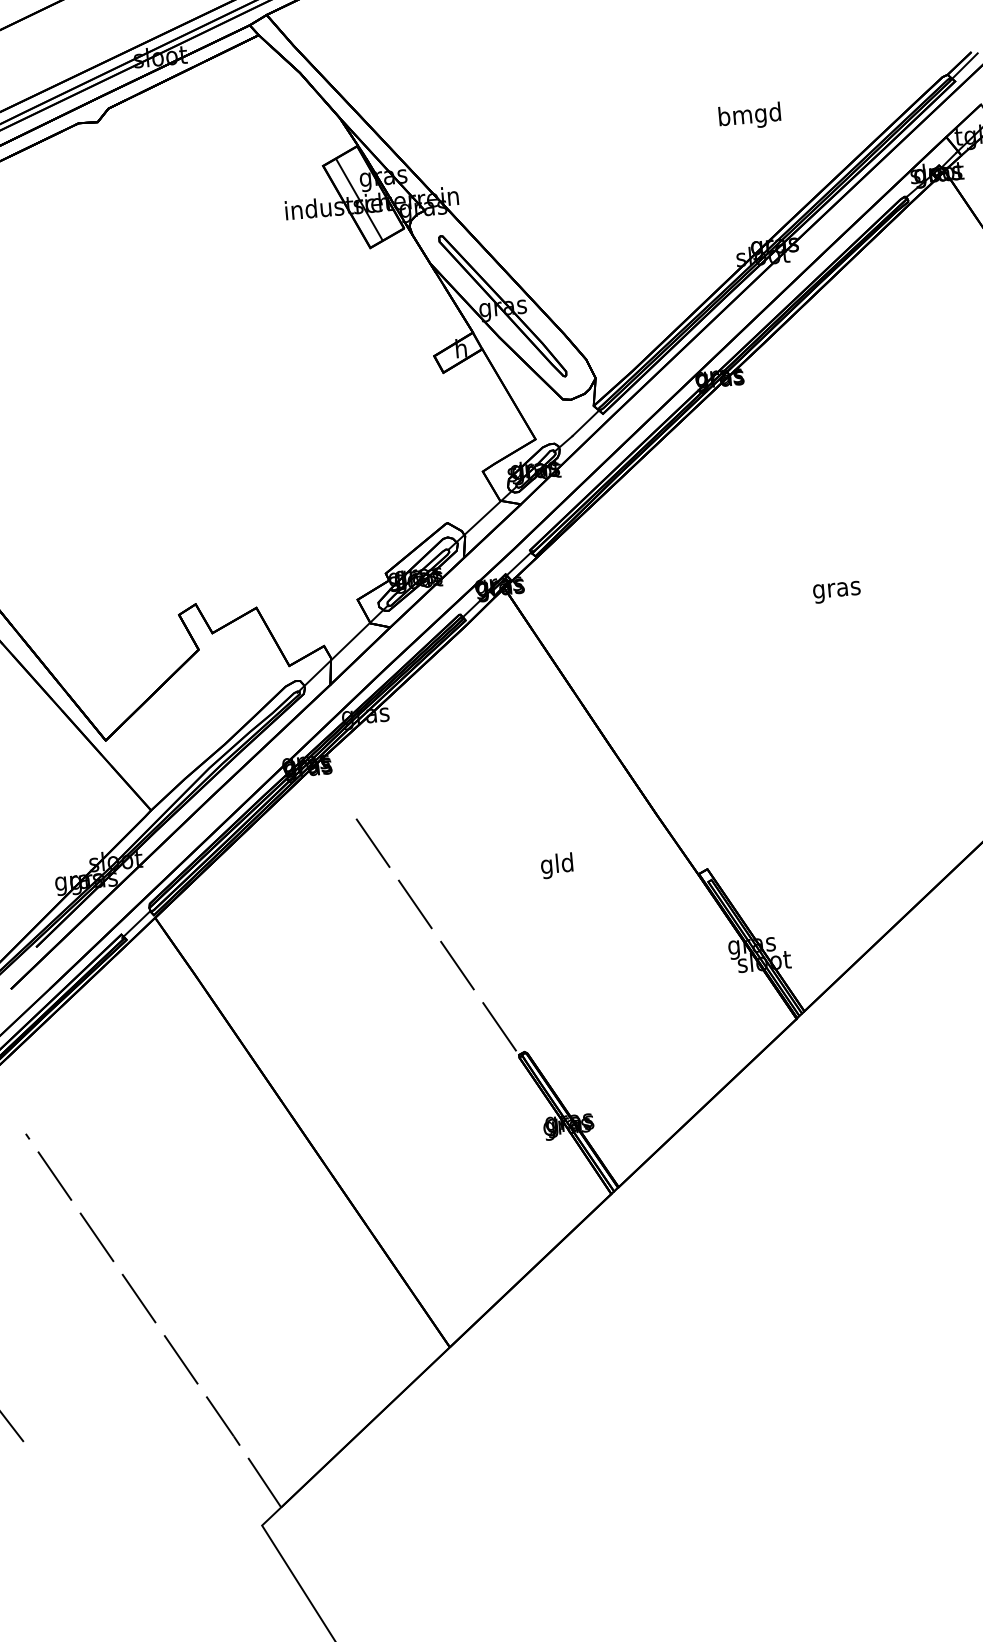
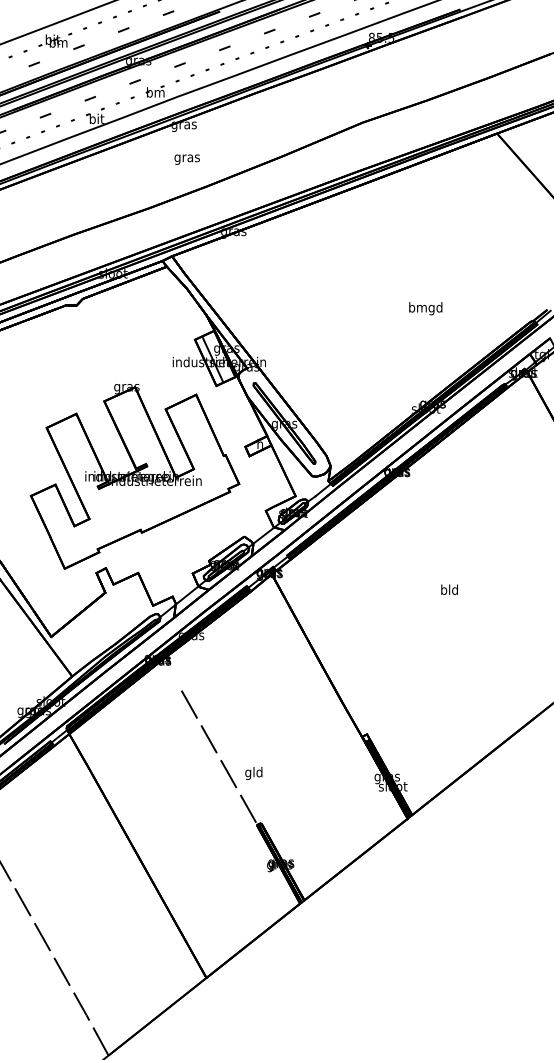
text: (749, 116) -> (425, 308), moved
part: (233, 429) -> (134, 476), added
text: (836, 588) -> (449, 590), gras -> bld
text: (556, 865) -> (253, 773), moved

